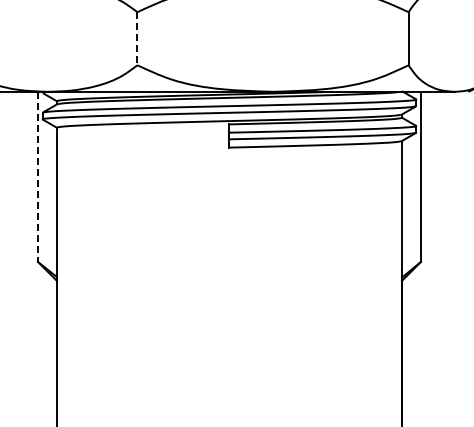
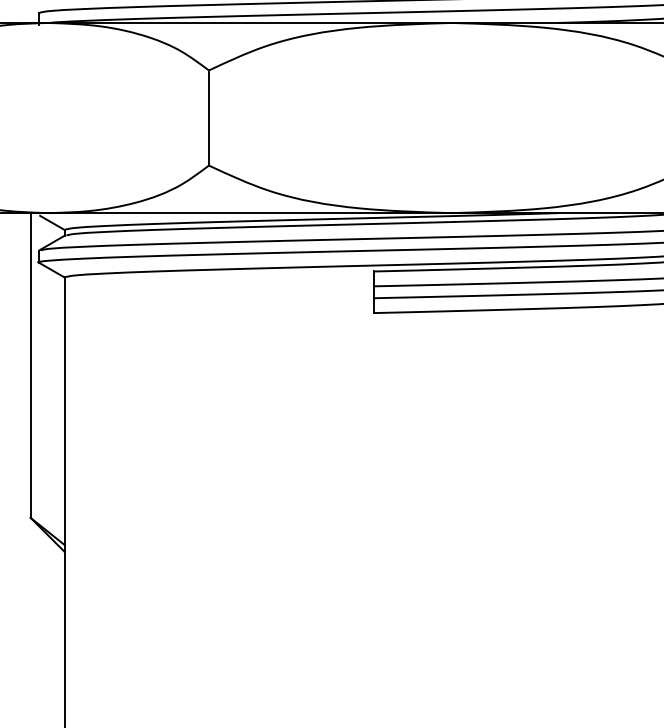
line: (137, 38) -> (208, 117), dashed -> solid
line: (37, 177) -> (29, 366), dashed -> solid

